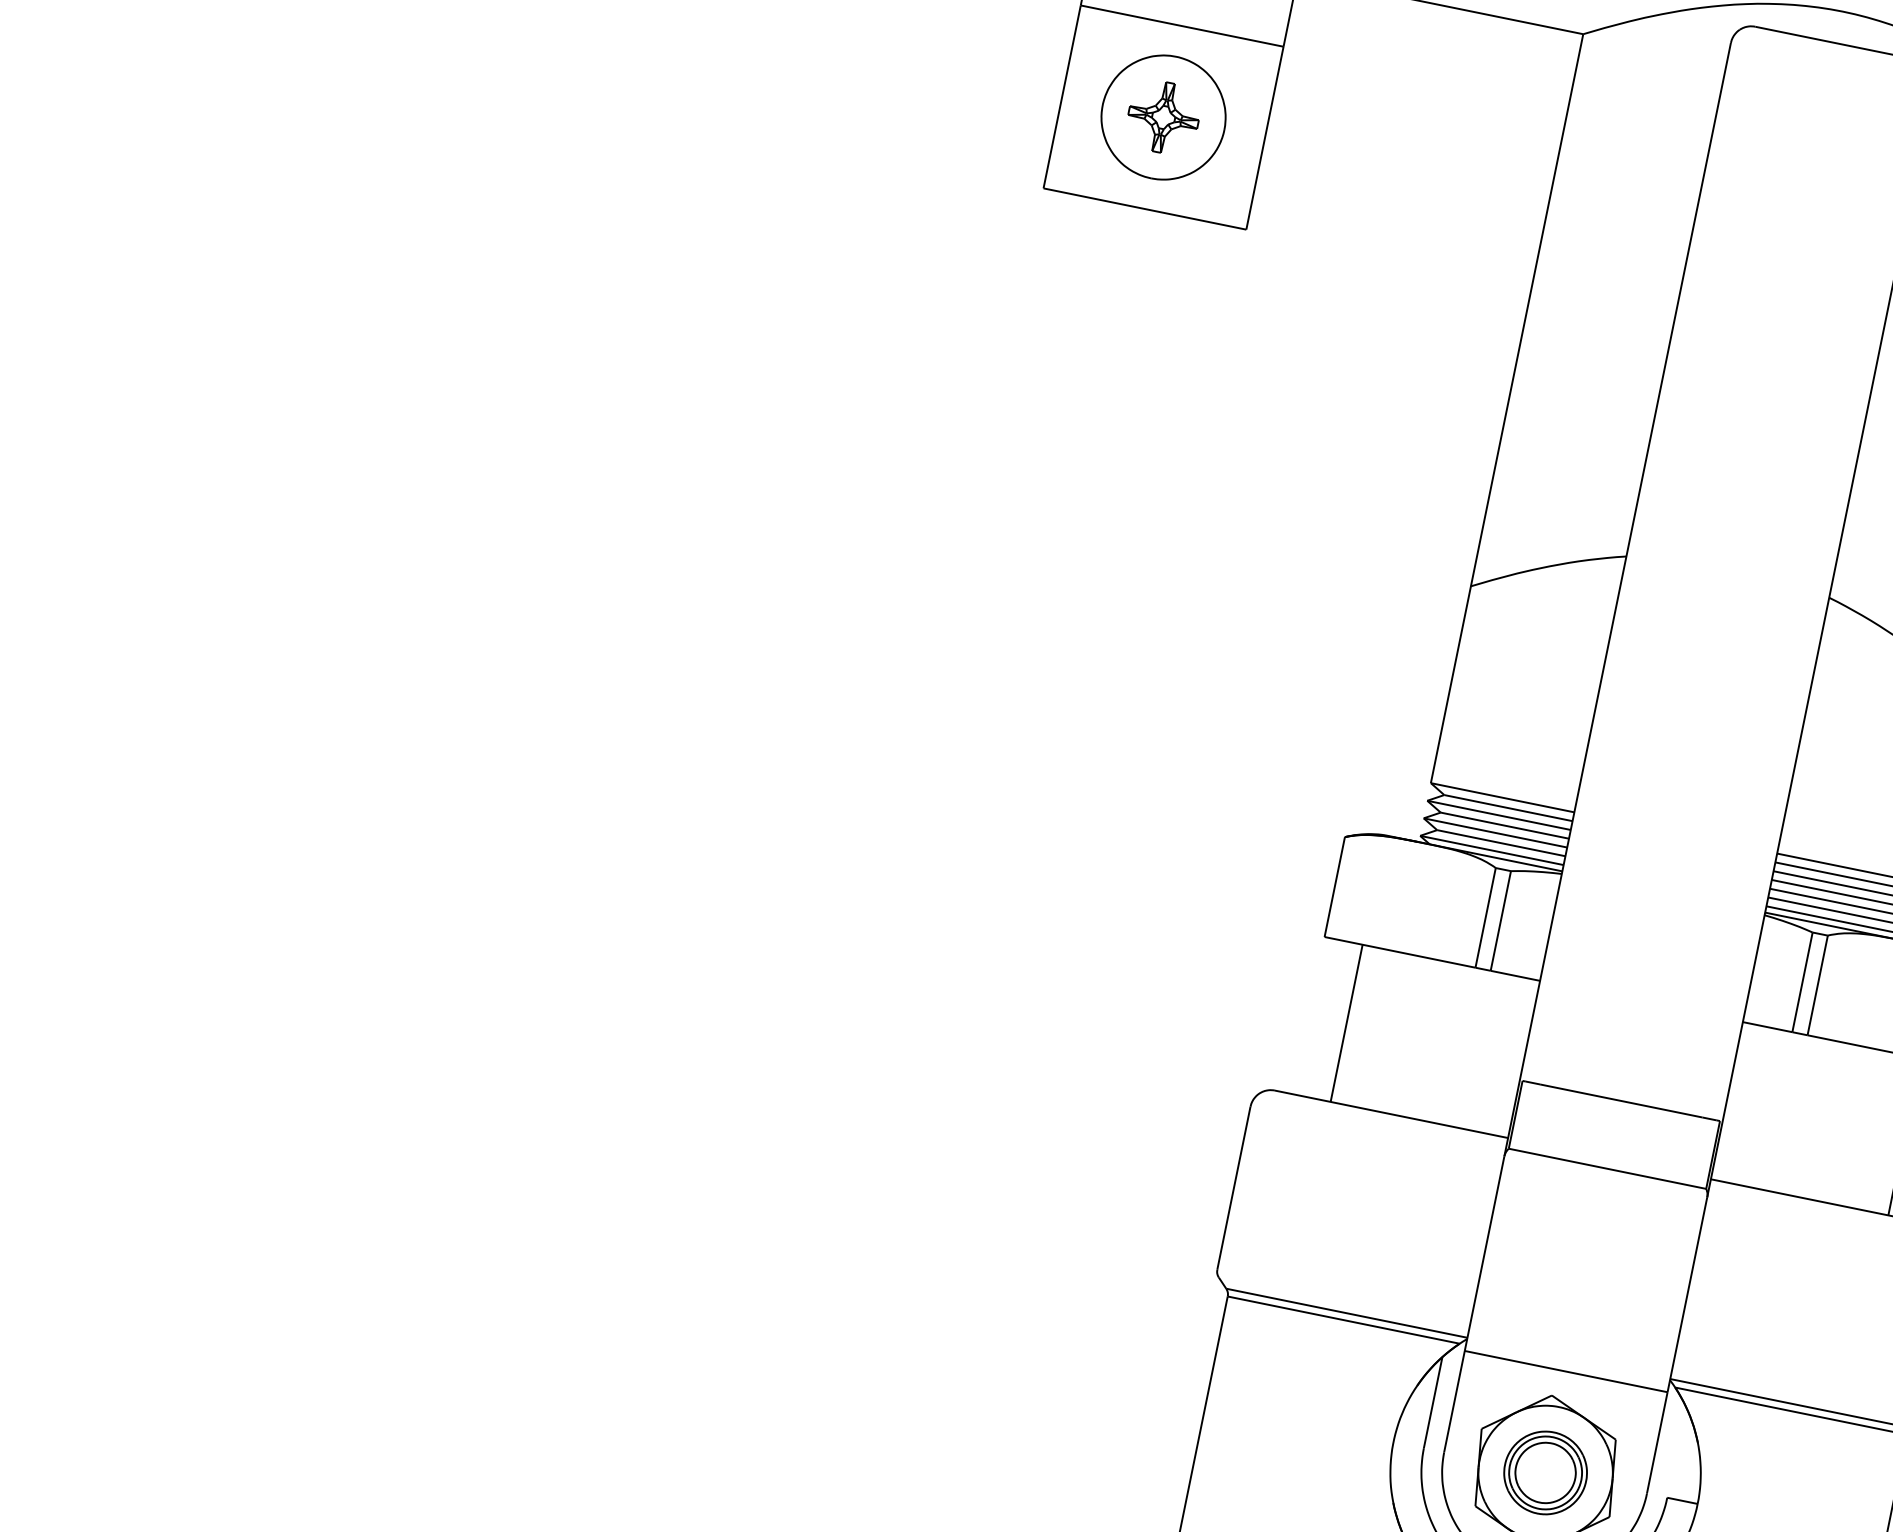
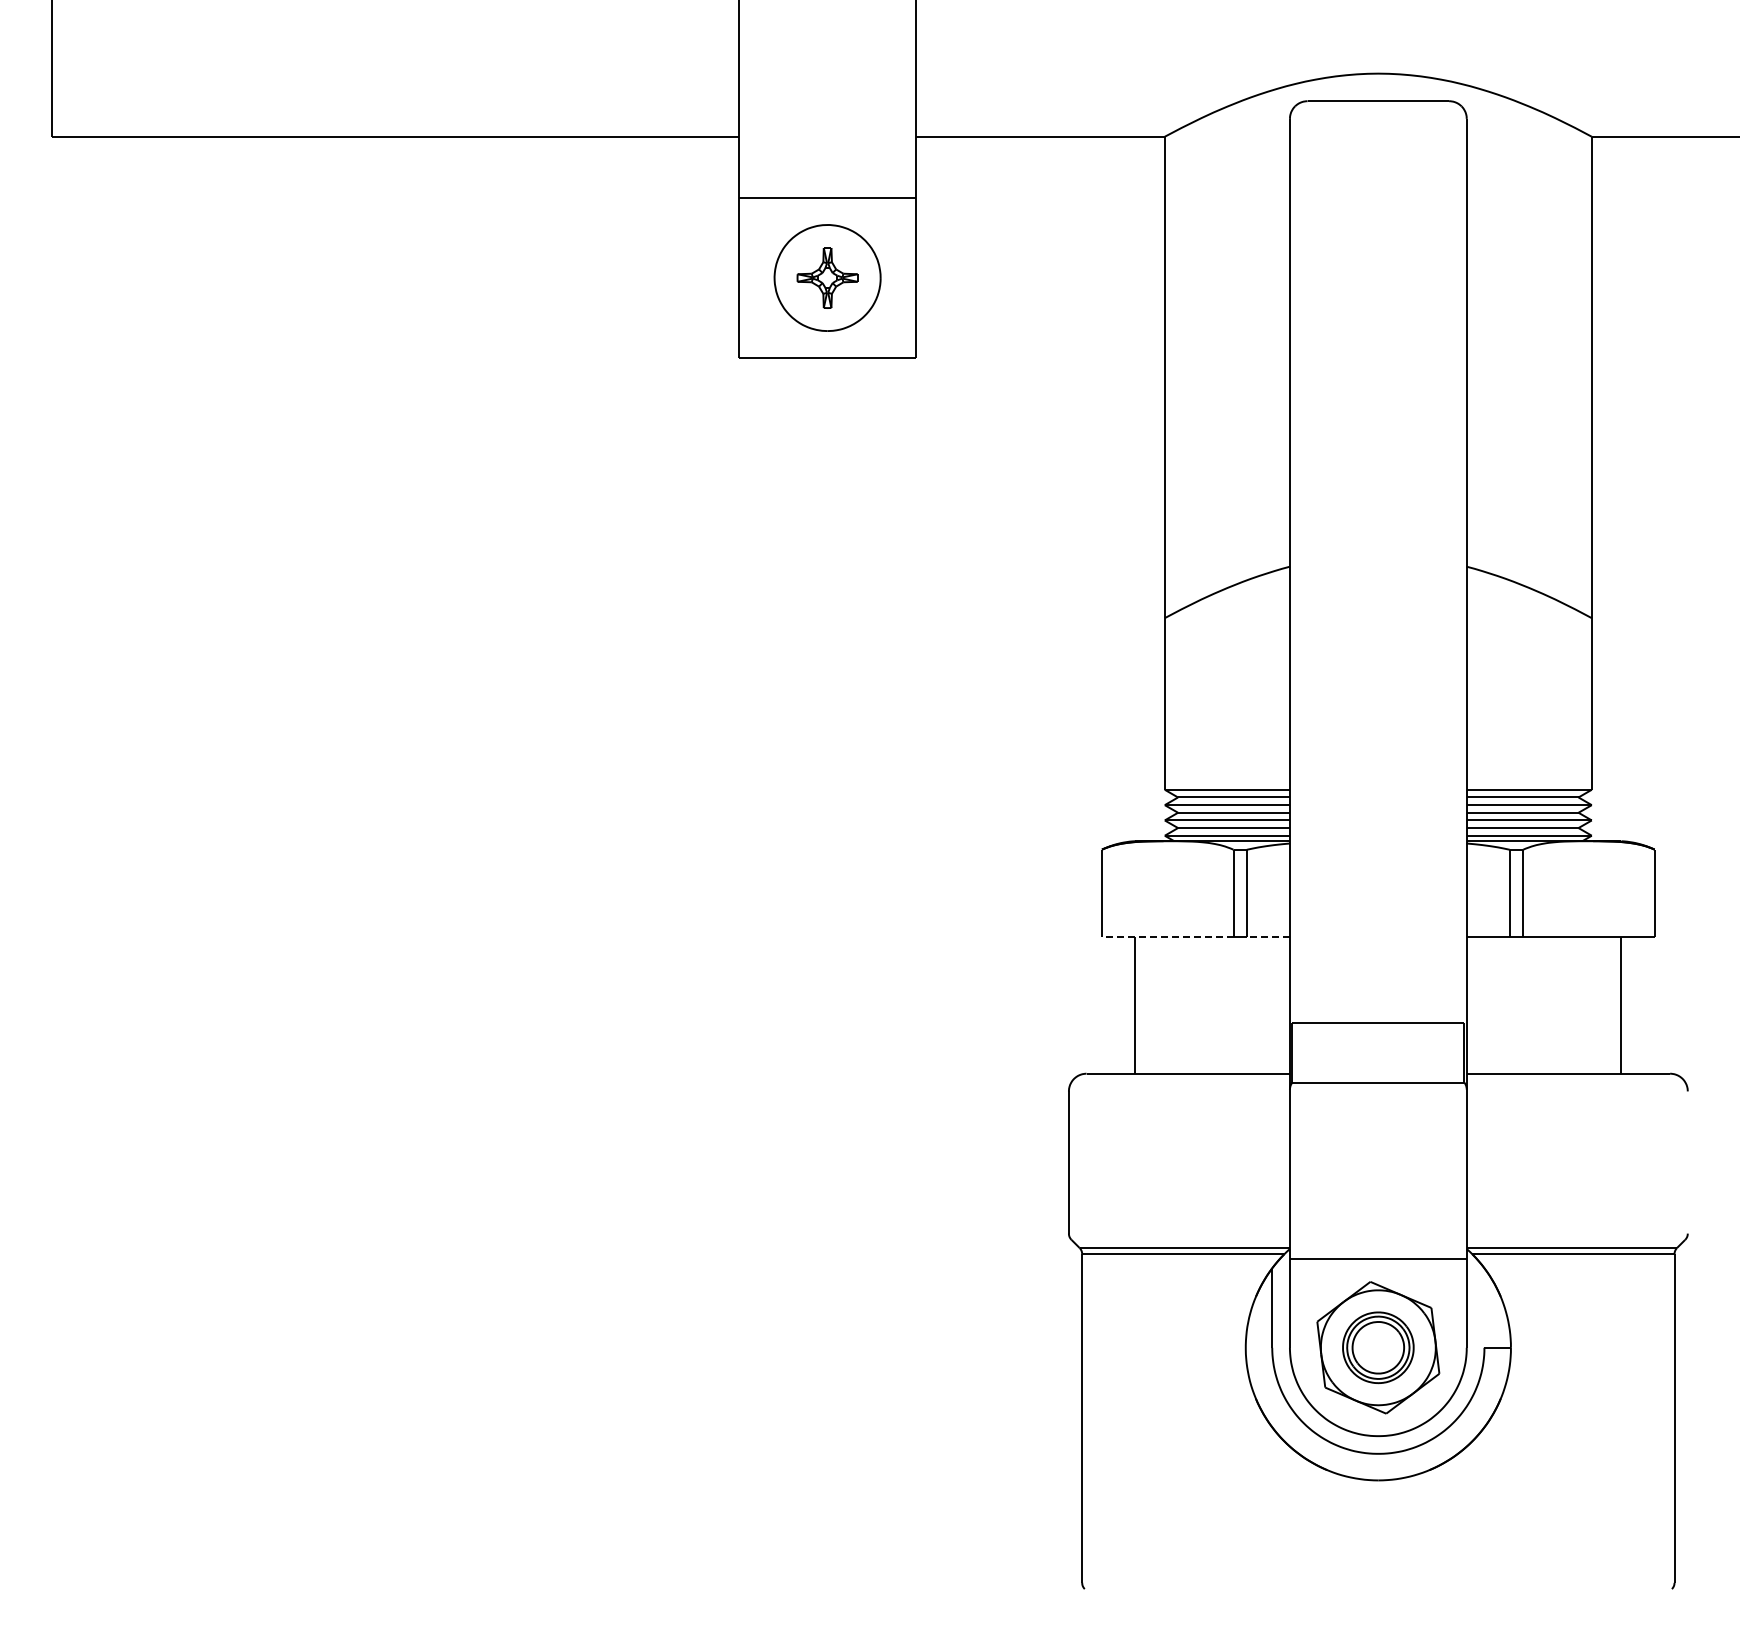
line: (1399, 952) -> (1167, 936), solid -> dashed
line: (1515, 975) -> (1268, 936), solid -> dashed

